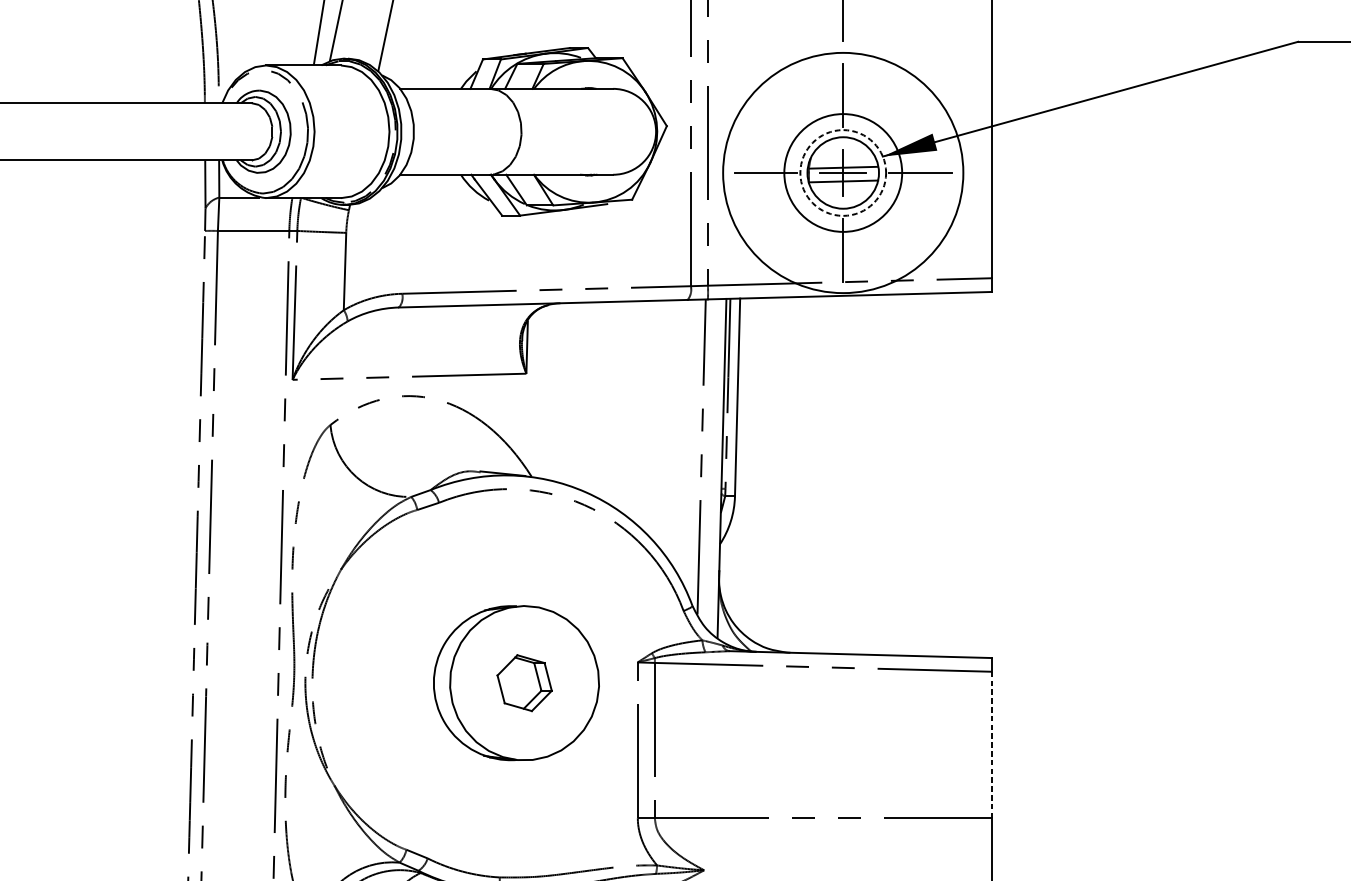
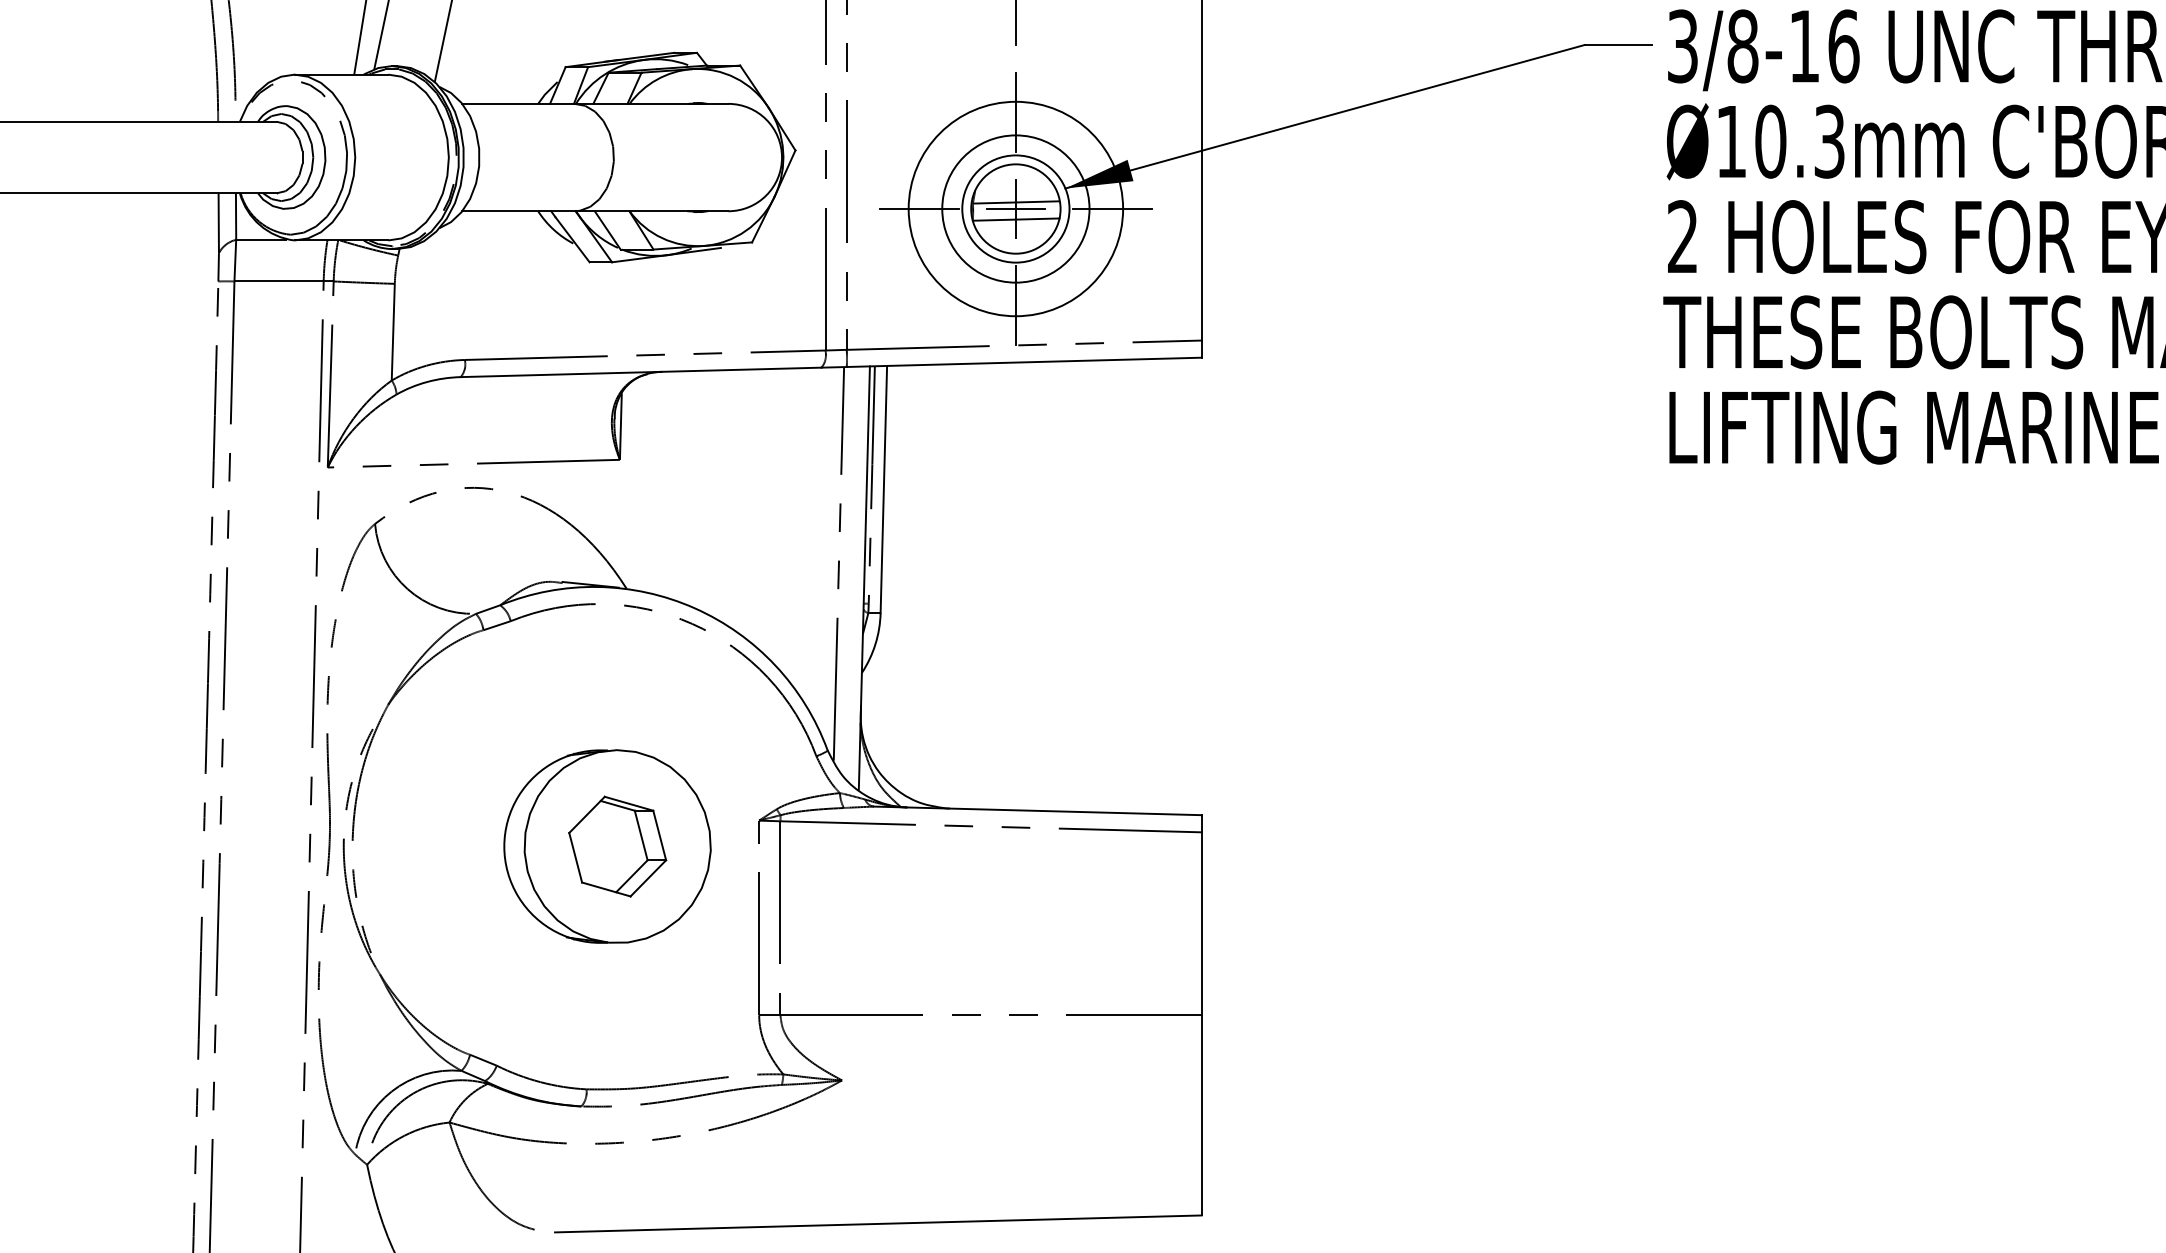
circle: (842, 172) -> (1015, 208), dashed -> solid
circle: (842, 172) -> (1015, 208), size x0.71
part: (524, 683) -> (617, 846), size x1.43
line: (991, 745) -> (1201, 924), dashed -> solid

